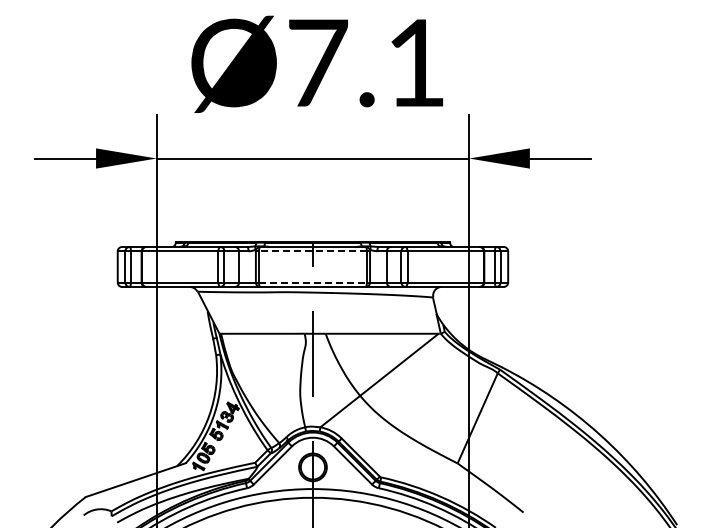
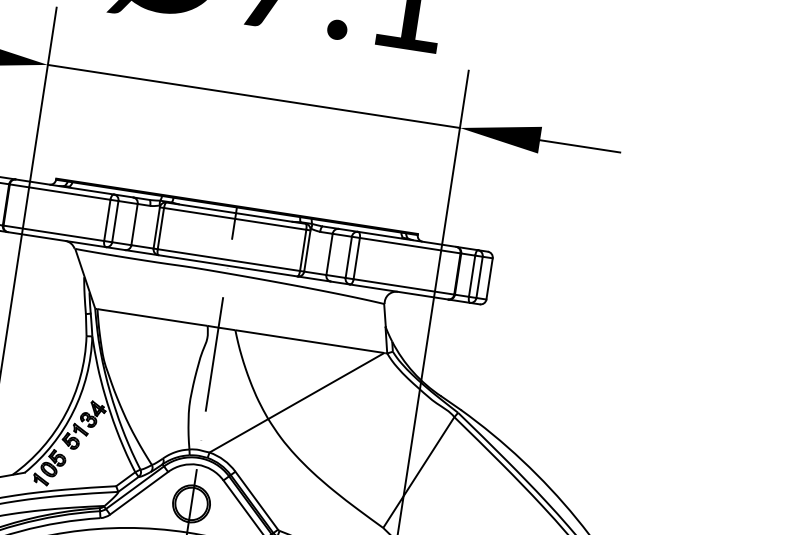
line: (312, 251) -> (234, 219), dashed -> solid
line: (312, 282) -> (228, 259), dashed -> solid

